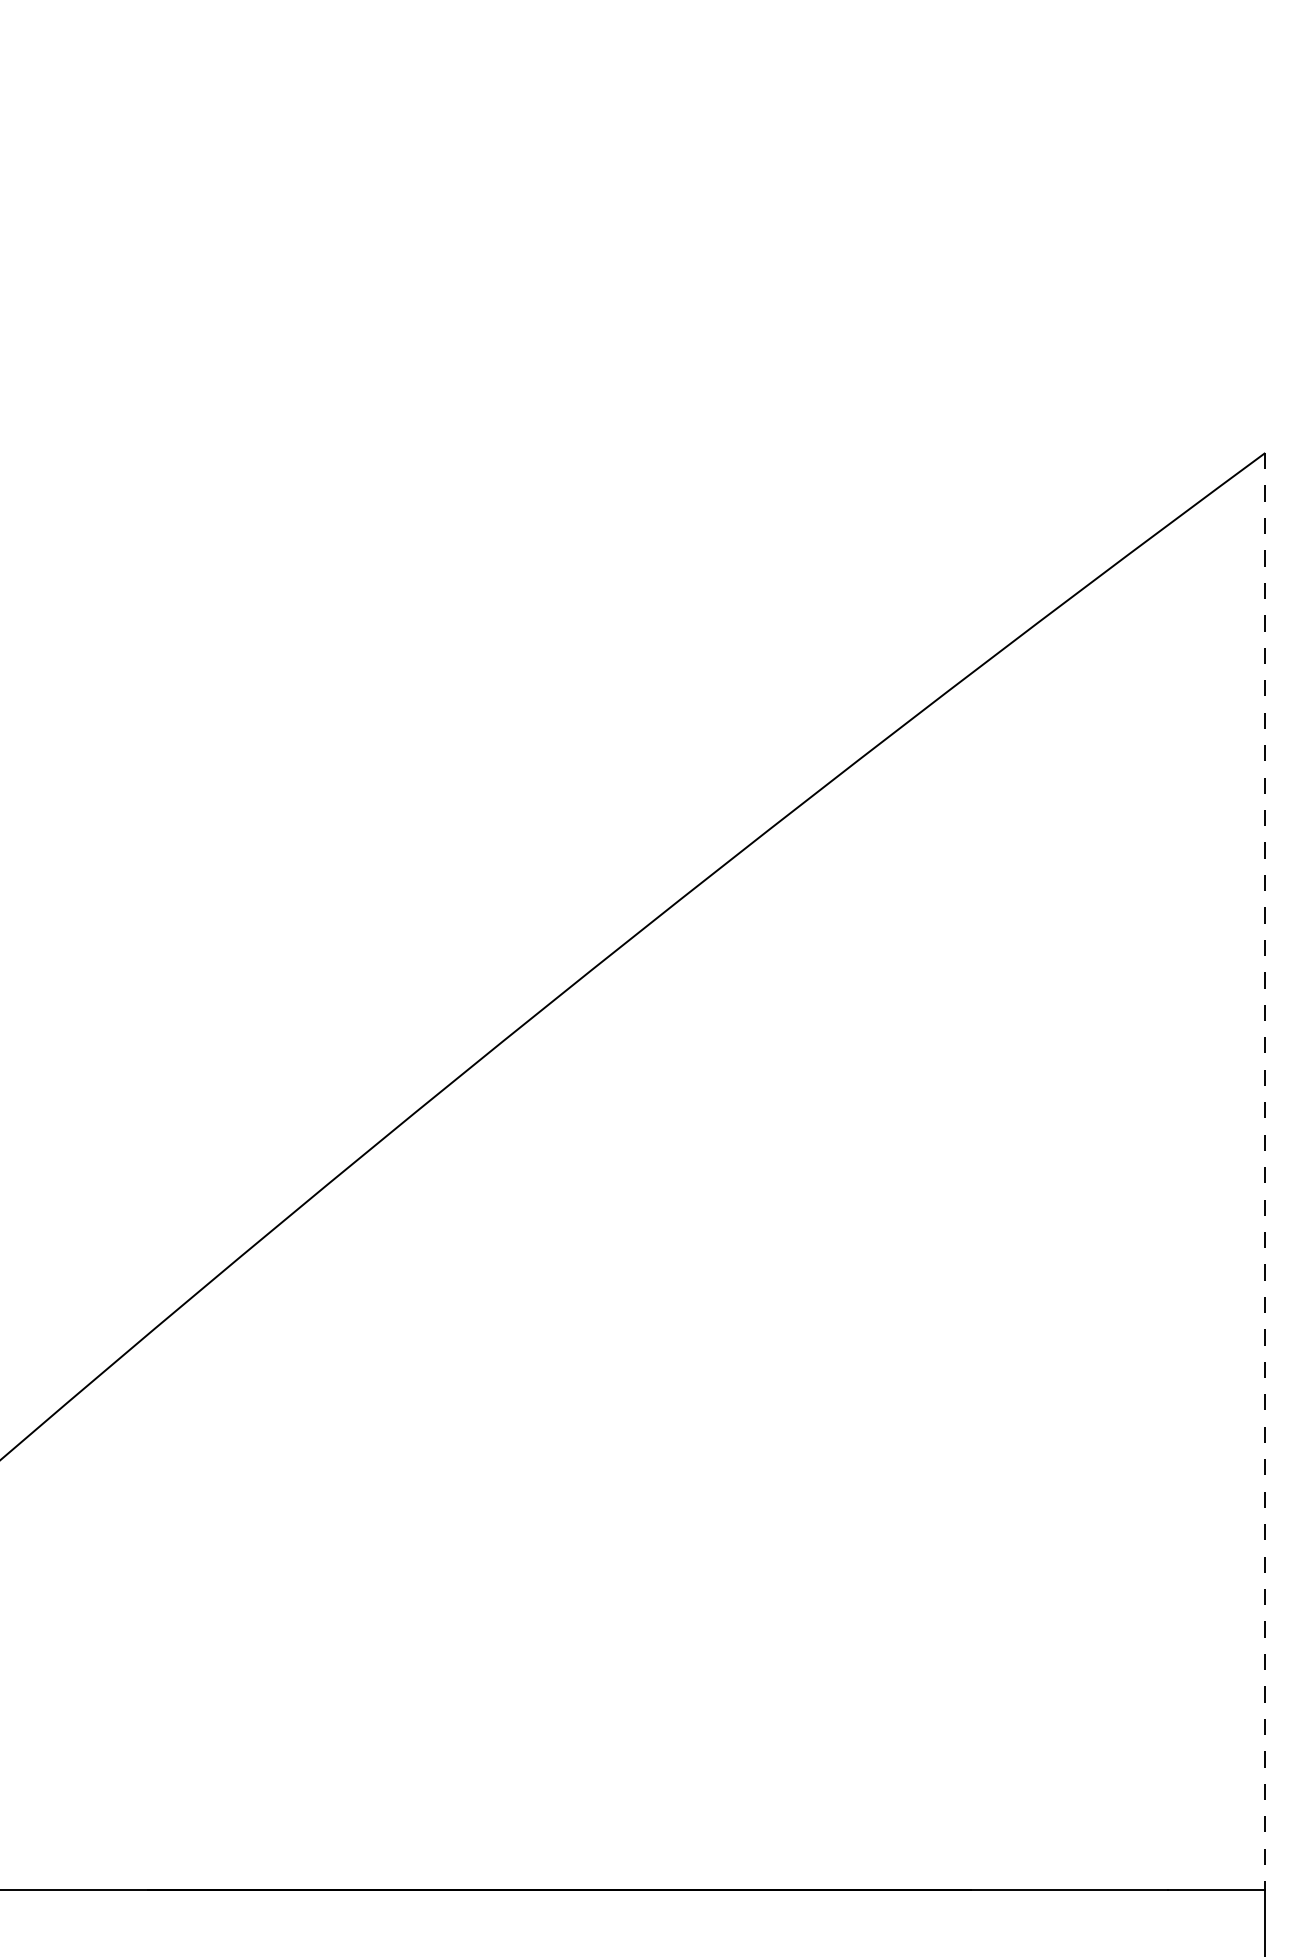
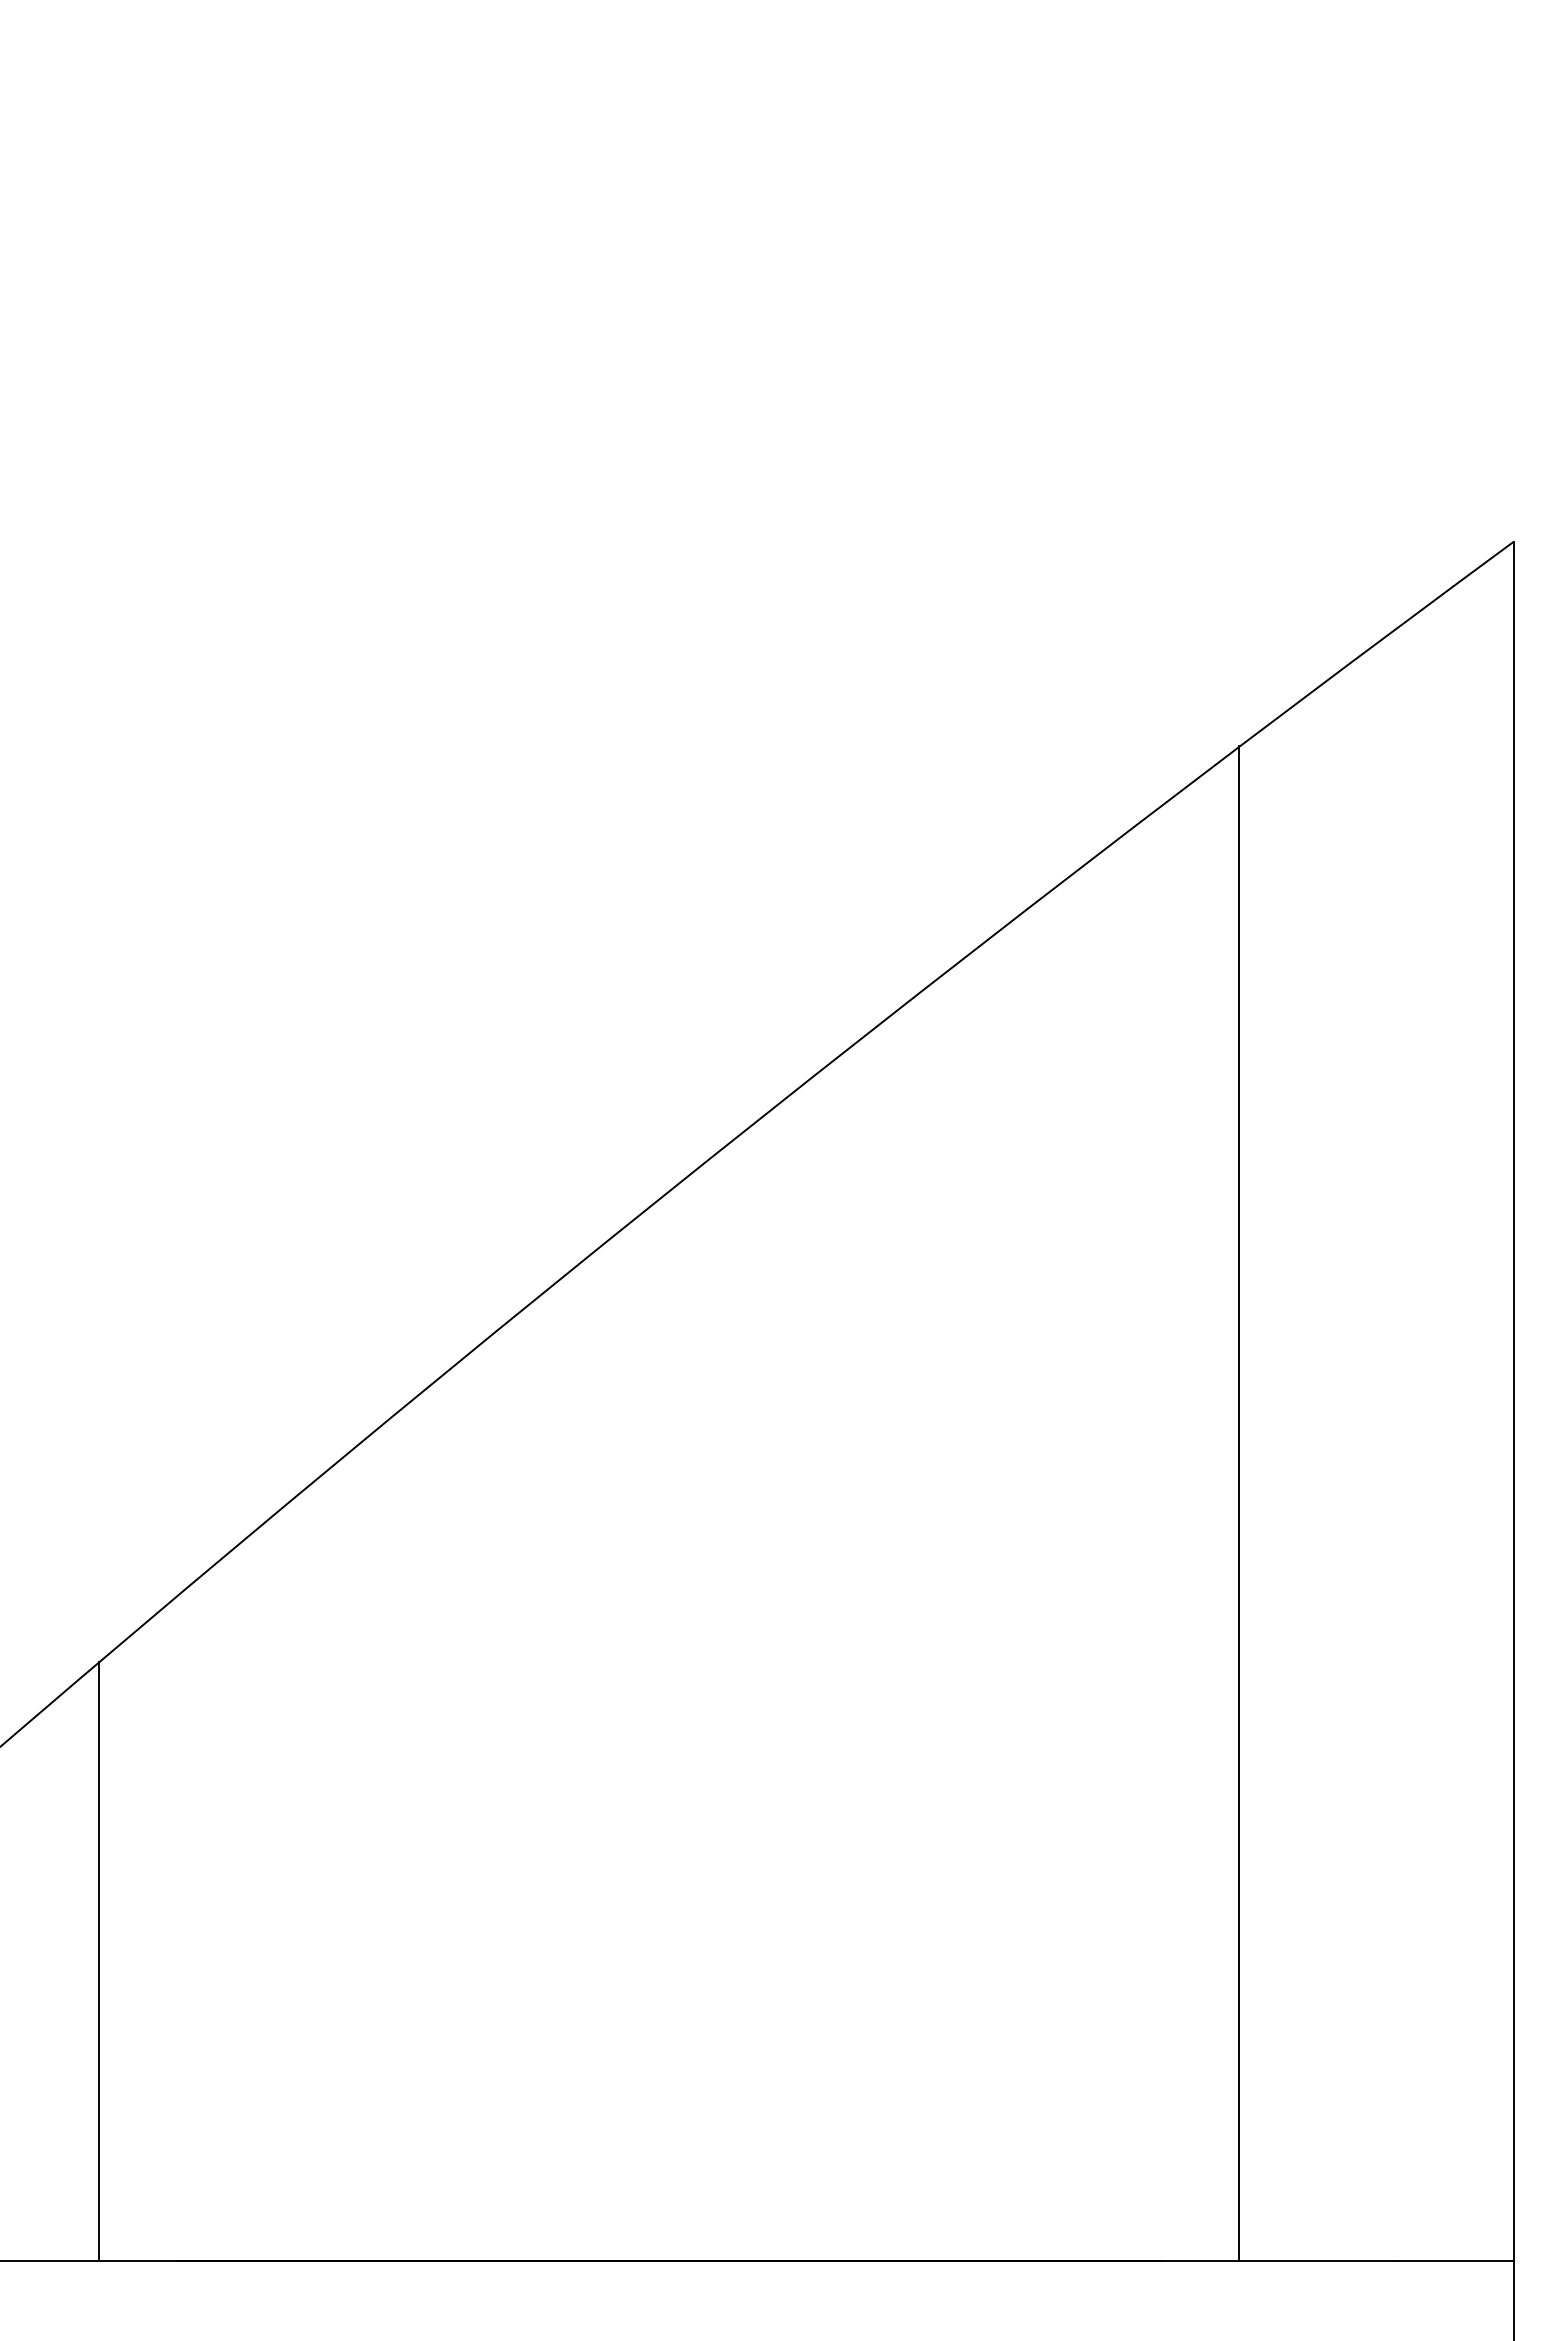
line: (1265, 1171) -> (1513, 1401), dashed -> solid
line: (1036, 1255) -> (1239, 1502), added
line: (83, 1638) -> (99, 1960), added

